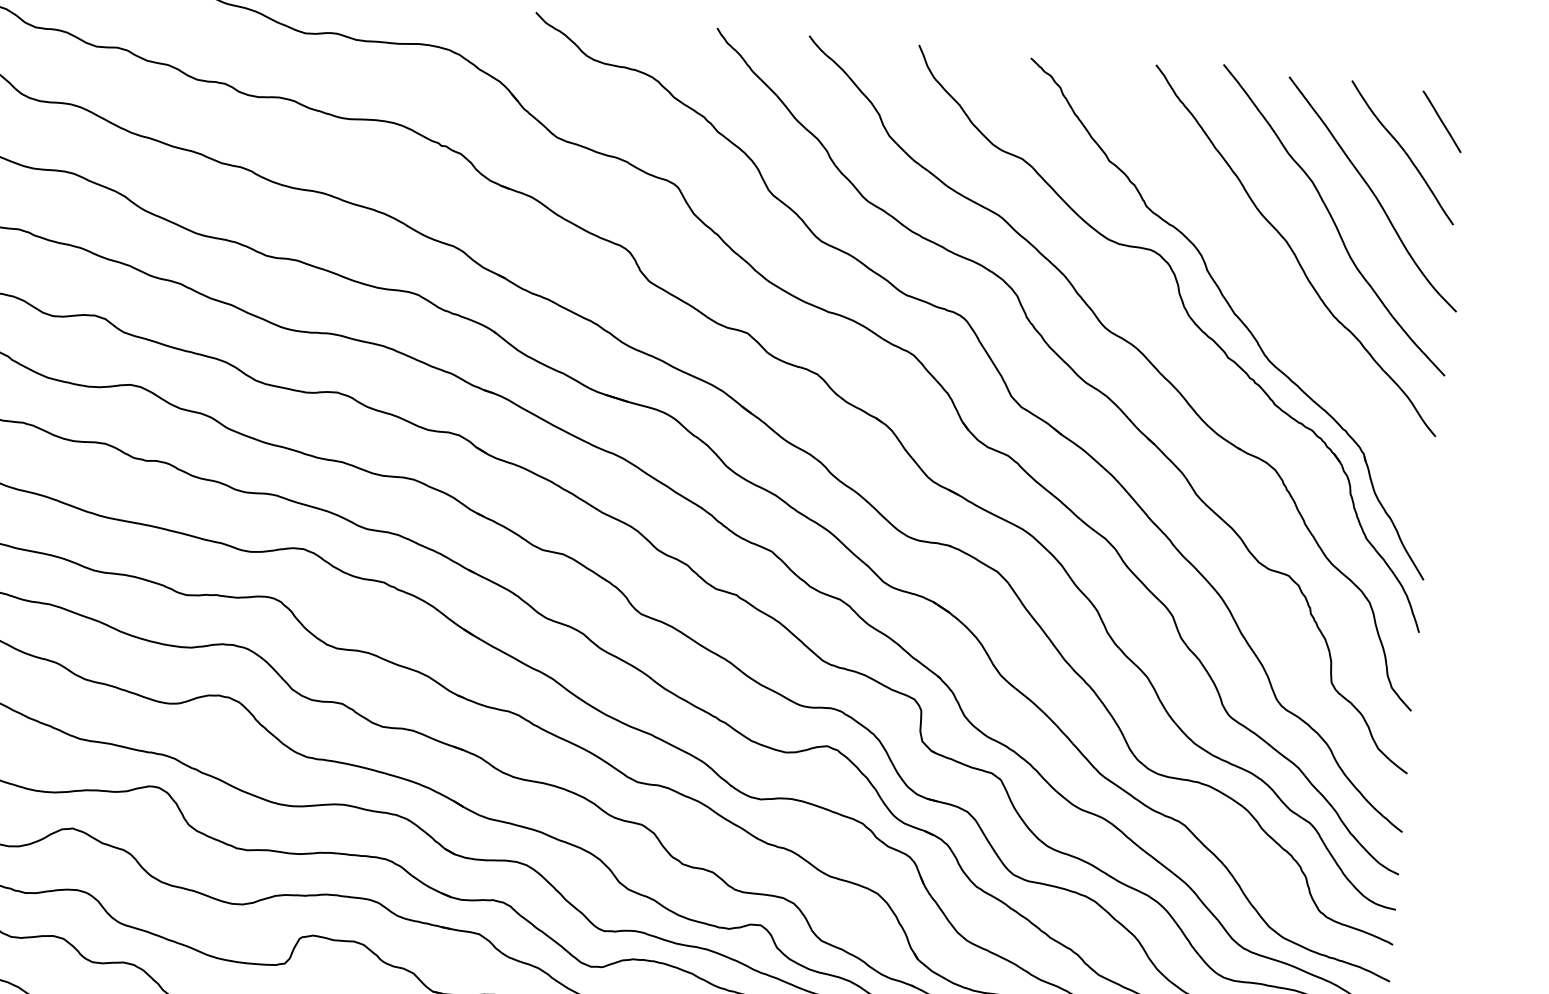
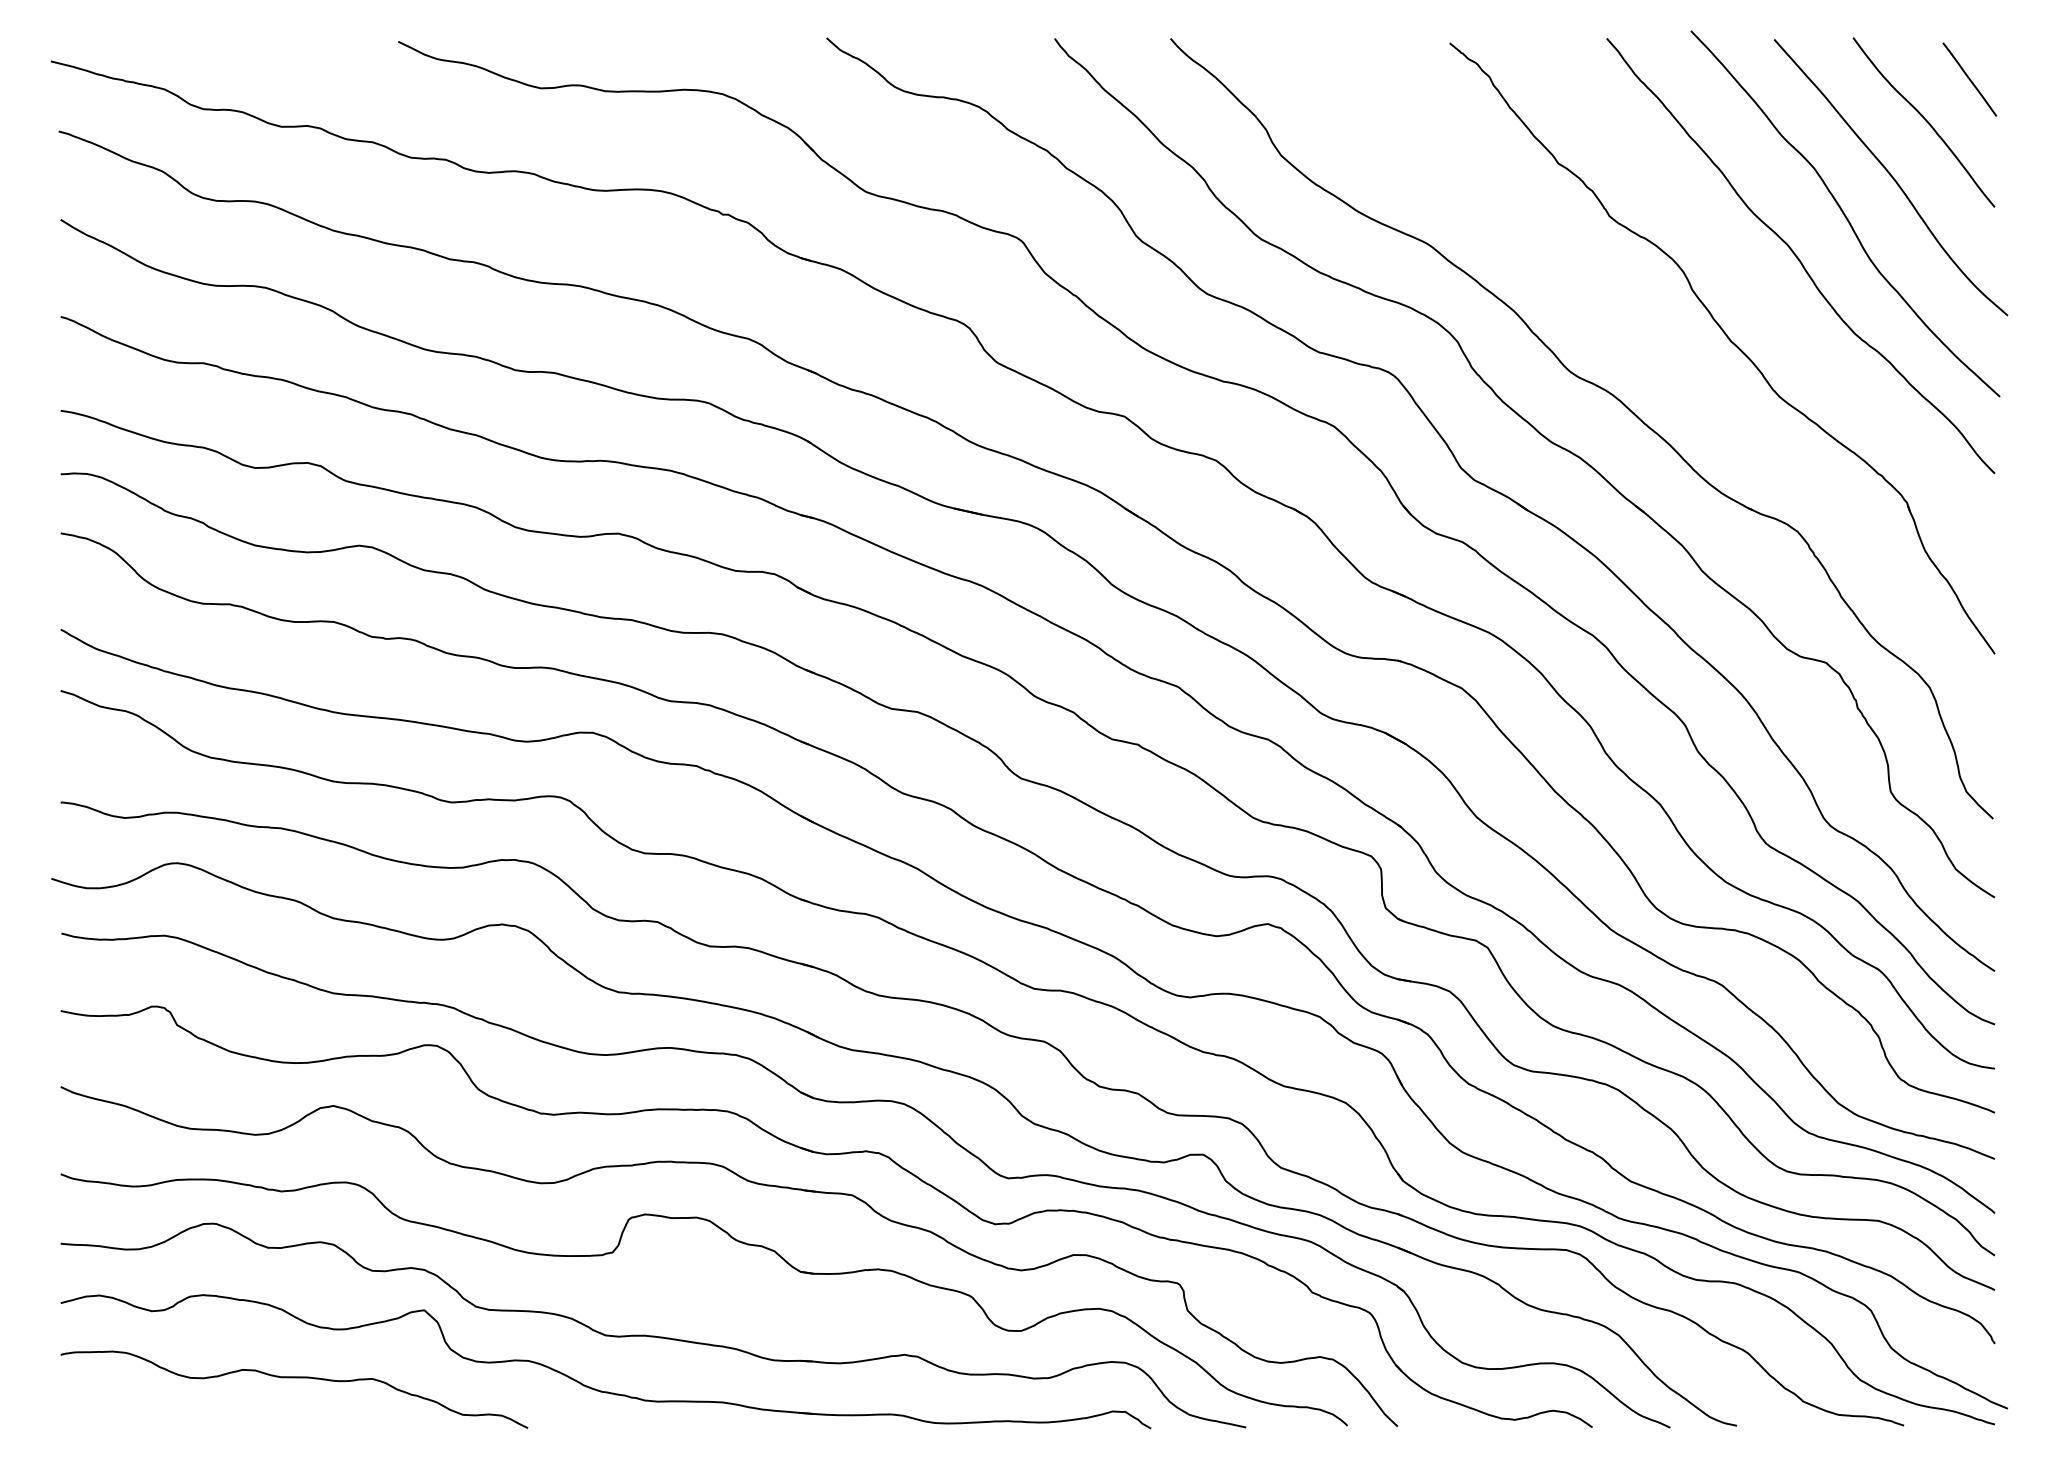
part: (1191, 320) -> (1677, 353), removed

